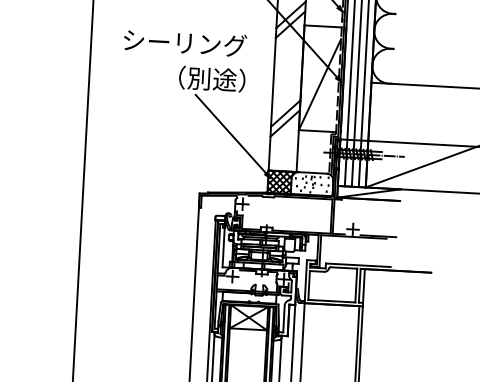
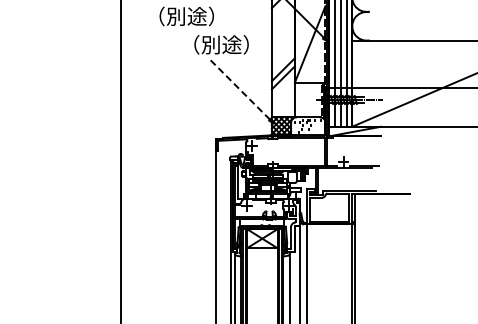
text: (184, 43) -> (197, 16), シーリング -> （別途）
line: (231, 133) -> (239, 88), solid -> dashed

